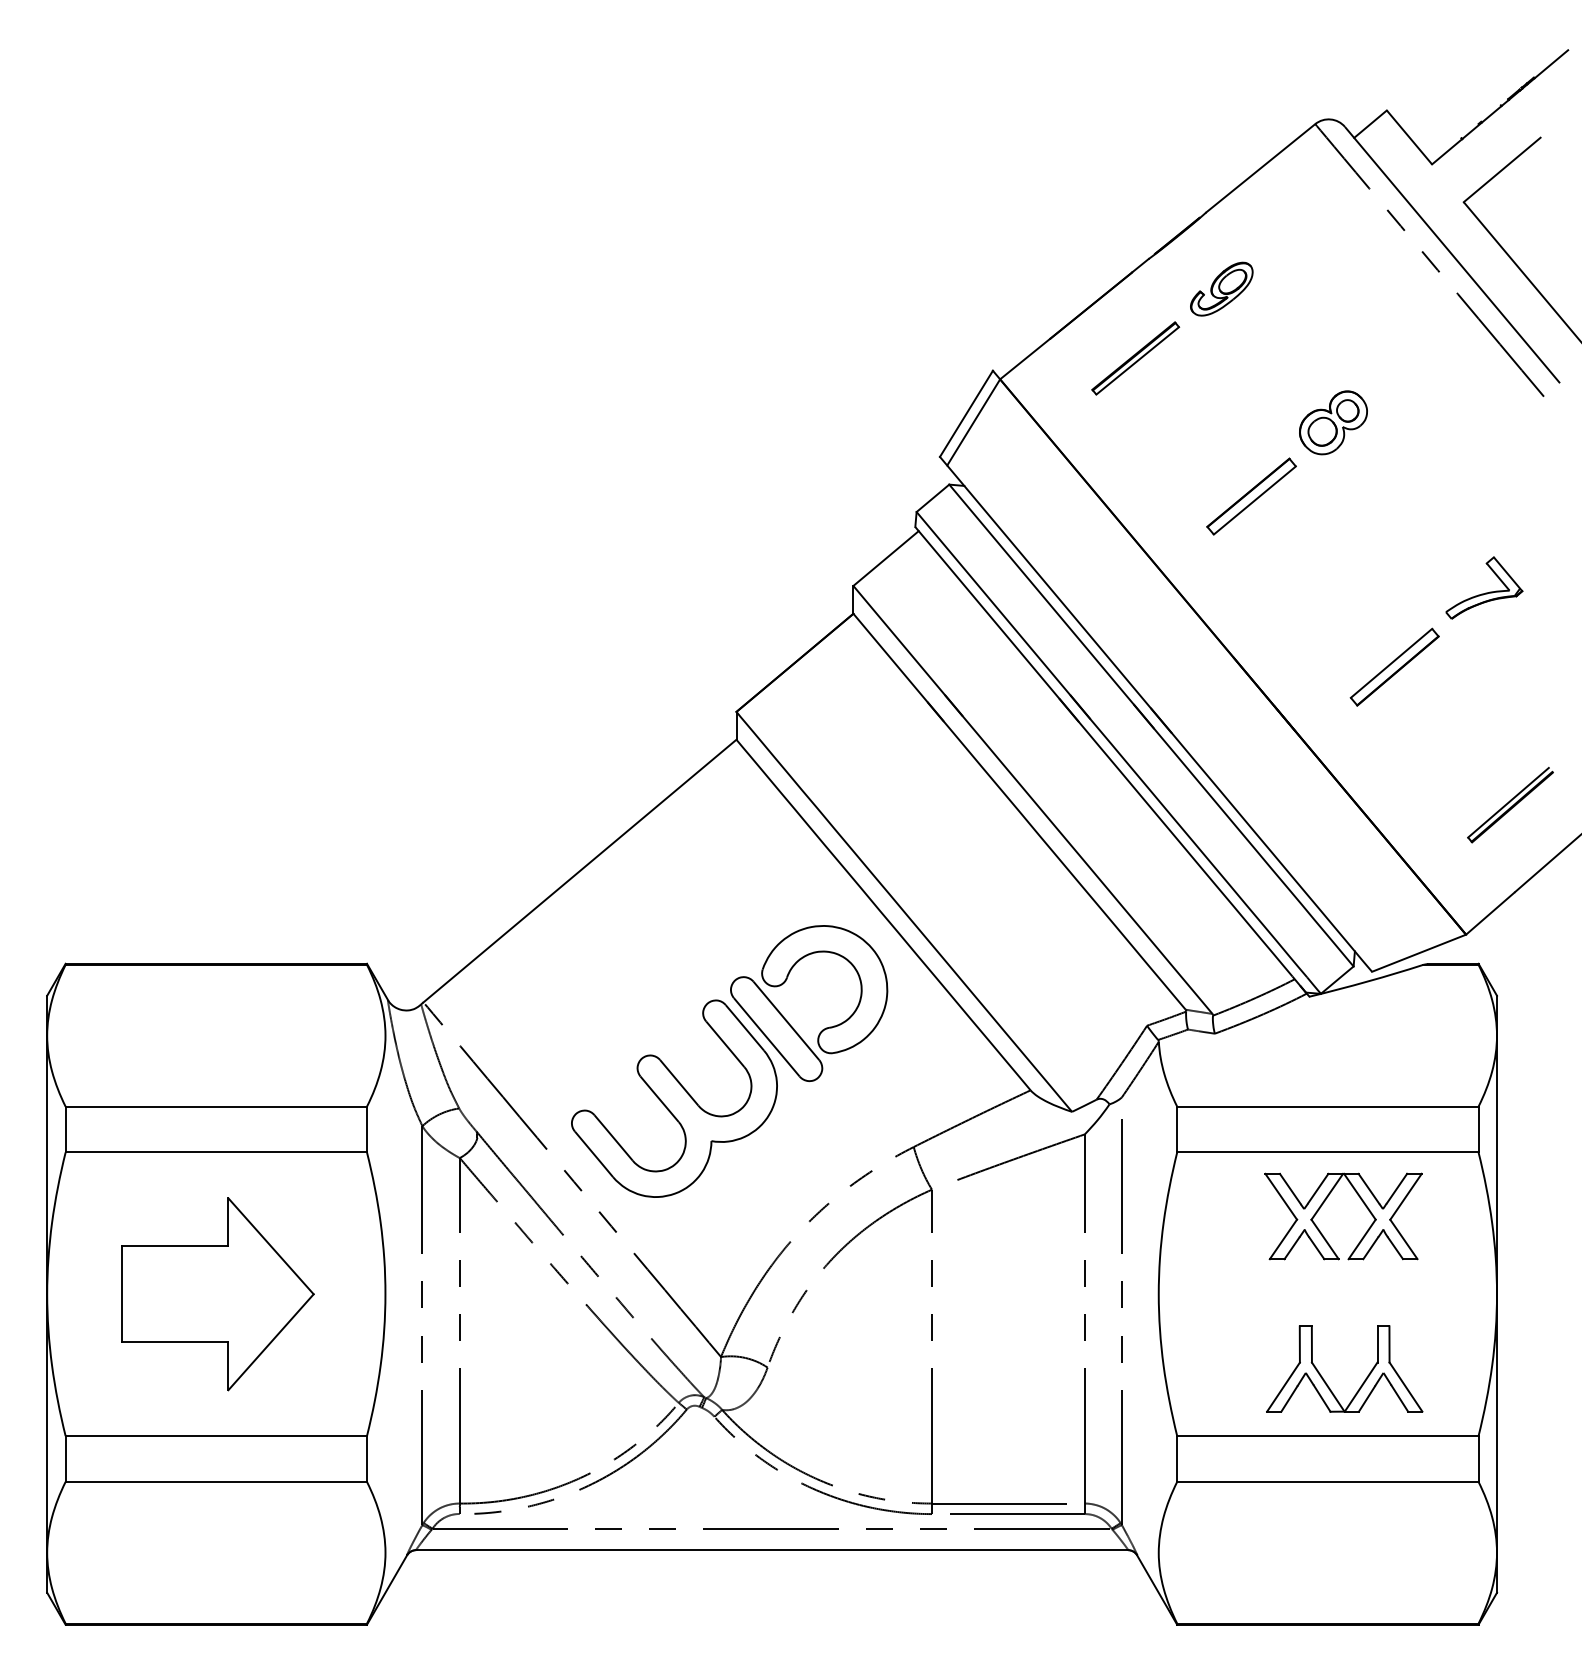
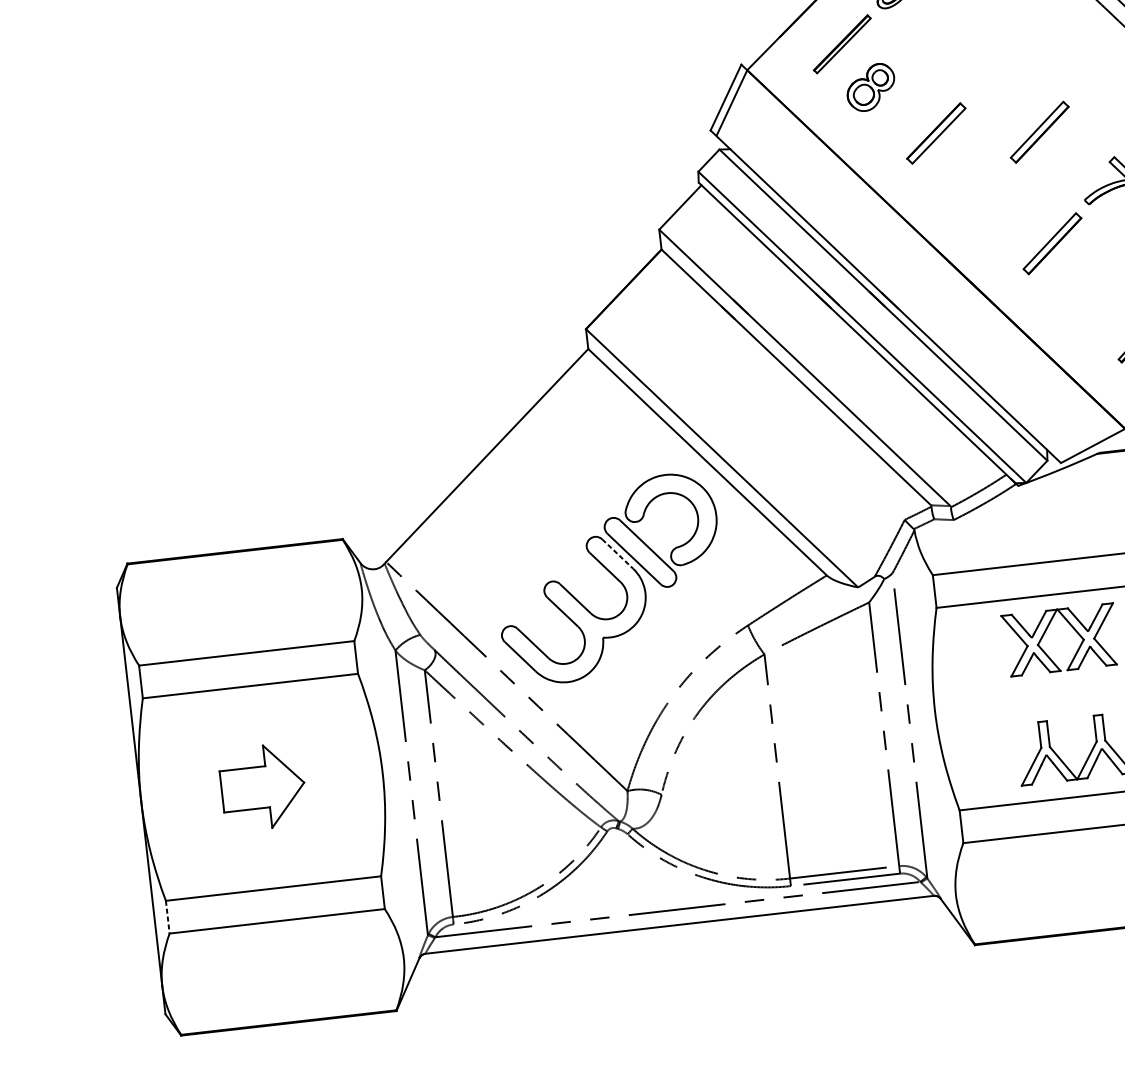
part: (1333, 422) -> (870, 87), moved
part: (1394, 510) -> (1039, 131), added
line: (744, 1027) -> (617, 553), solid -> dashed
part: (217, 1294) -> (262, 787), size x0.6
line: (65, 1458) -> (167, 916), solid -> dashed

